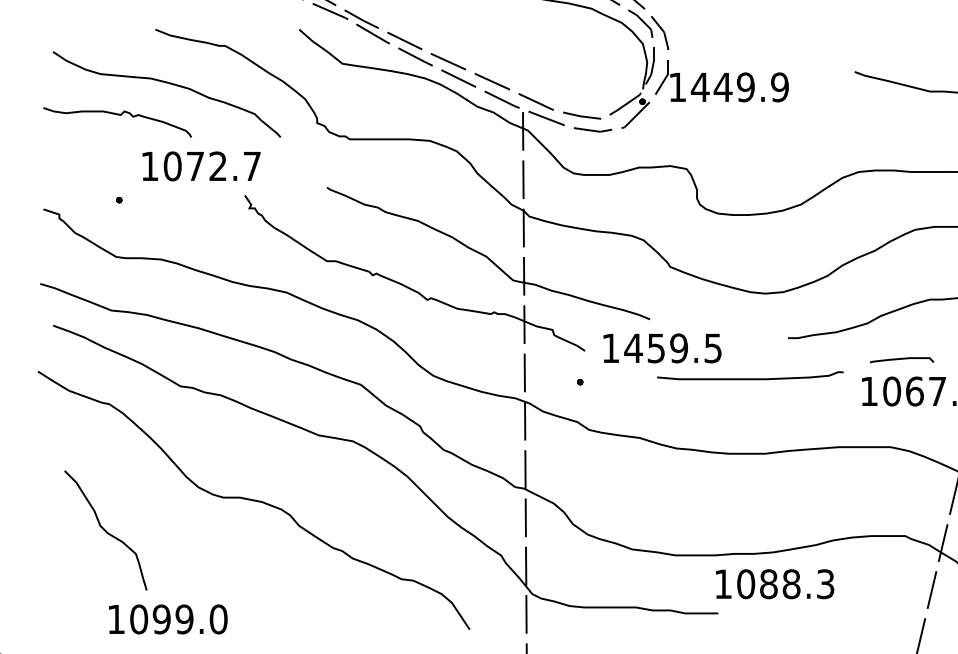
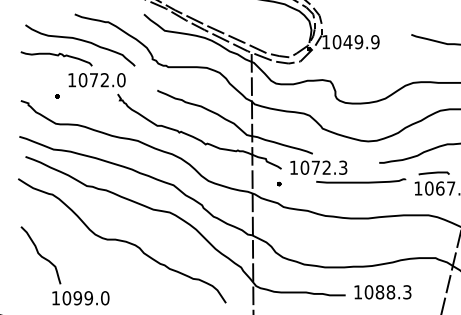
text: (699, 88) -> (336, 42), 1449.9 -> 1049.9
text: (252, 167) -> (121, 80), 1072.7 -> 1072.0
text: (672, 347) -> (323, 167), 1459.5 -> 1072.3
curve: (105, 530) -> (40, 255), moved
text: (774, 584) -> (382, 292), moved

